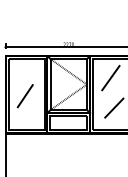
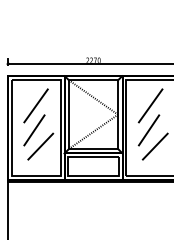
line: (26, 77) -> (35, 105), added
line: (109, 96) -> (148, 130), added
line: (29, 108) -> (40, 146), added

